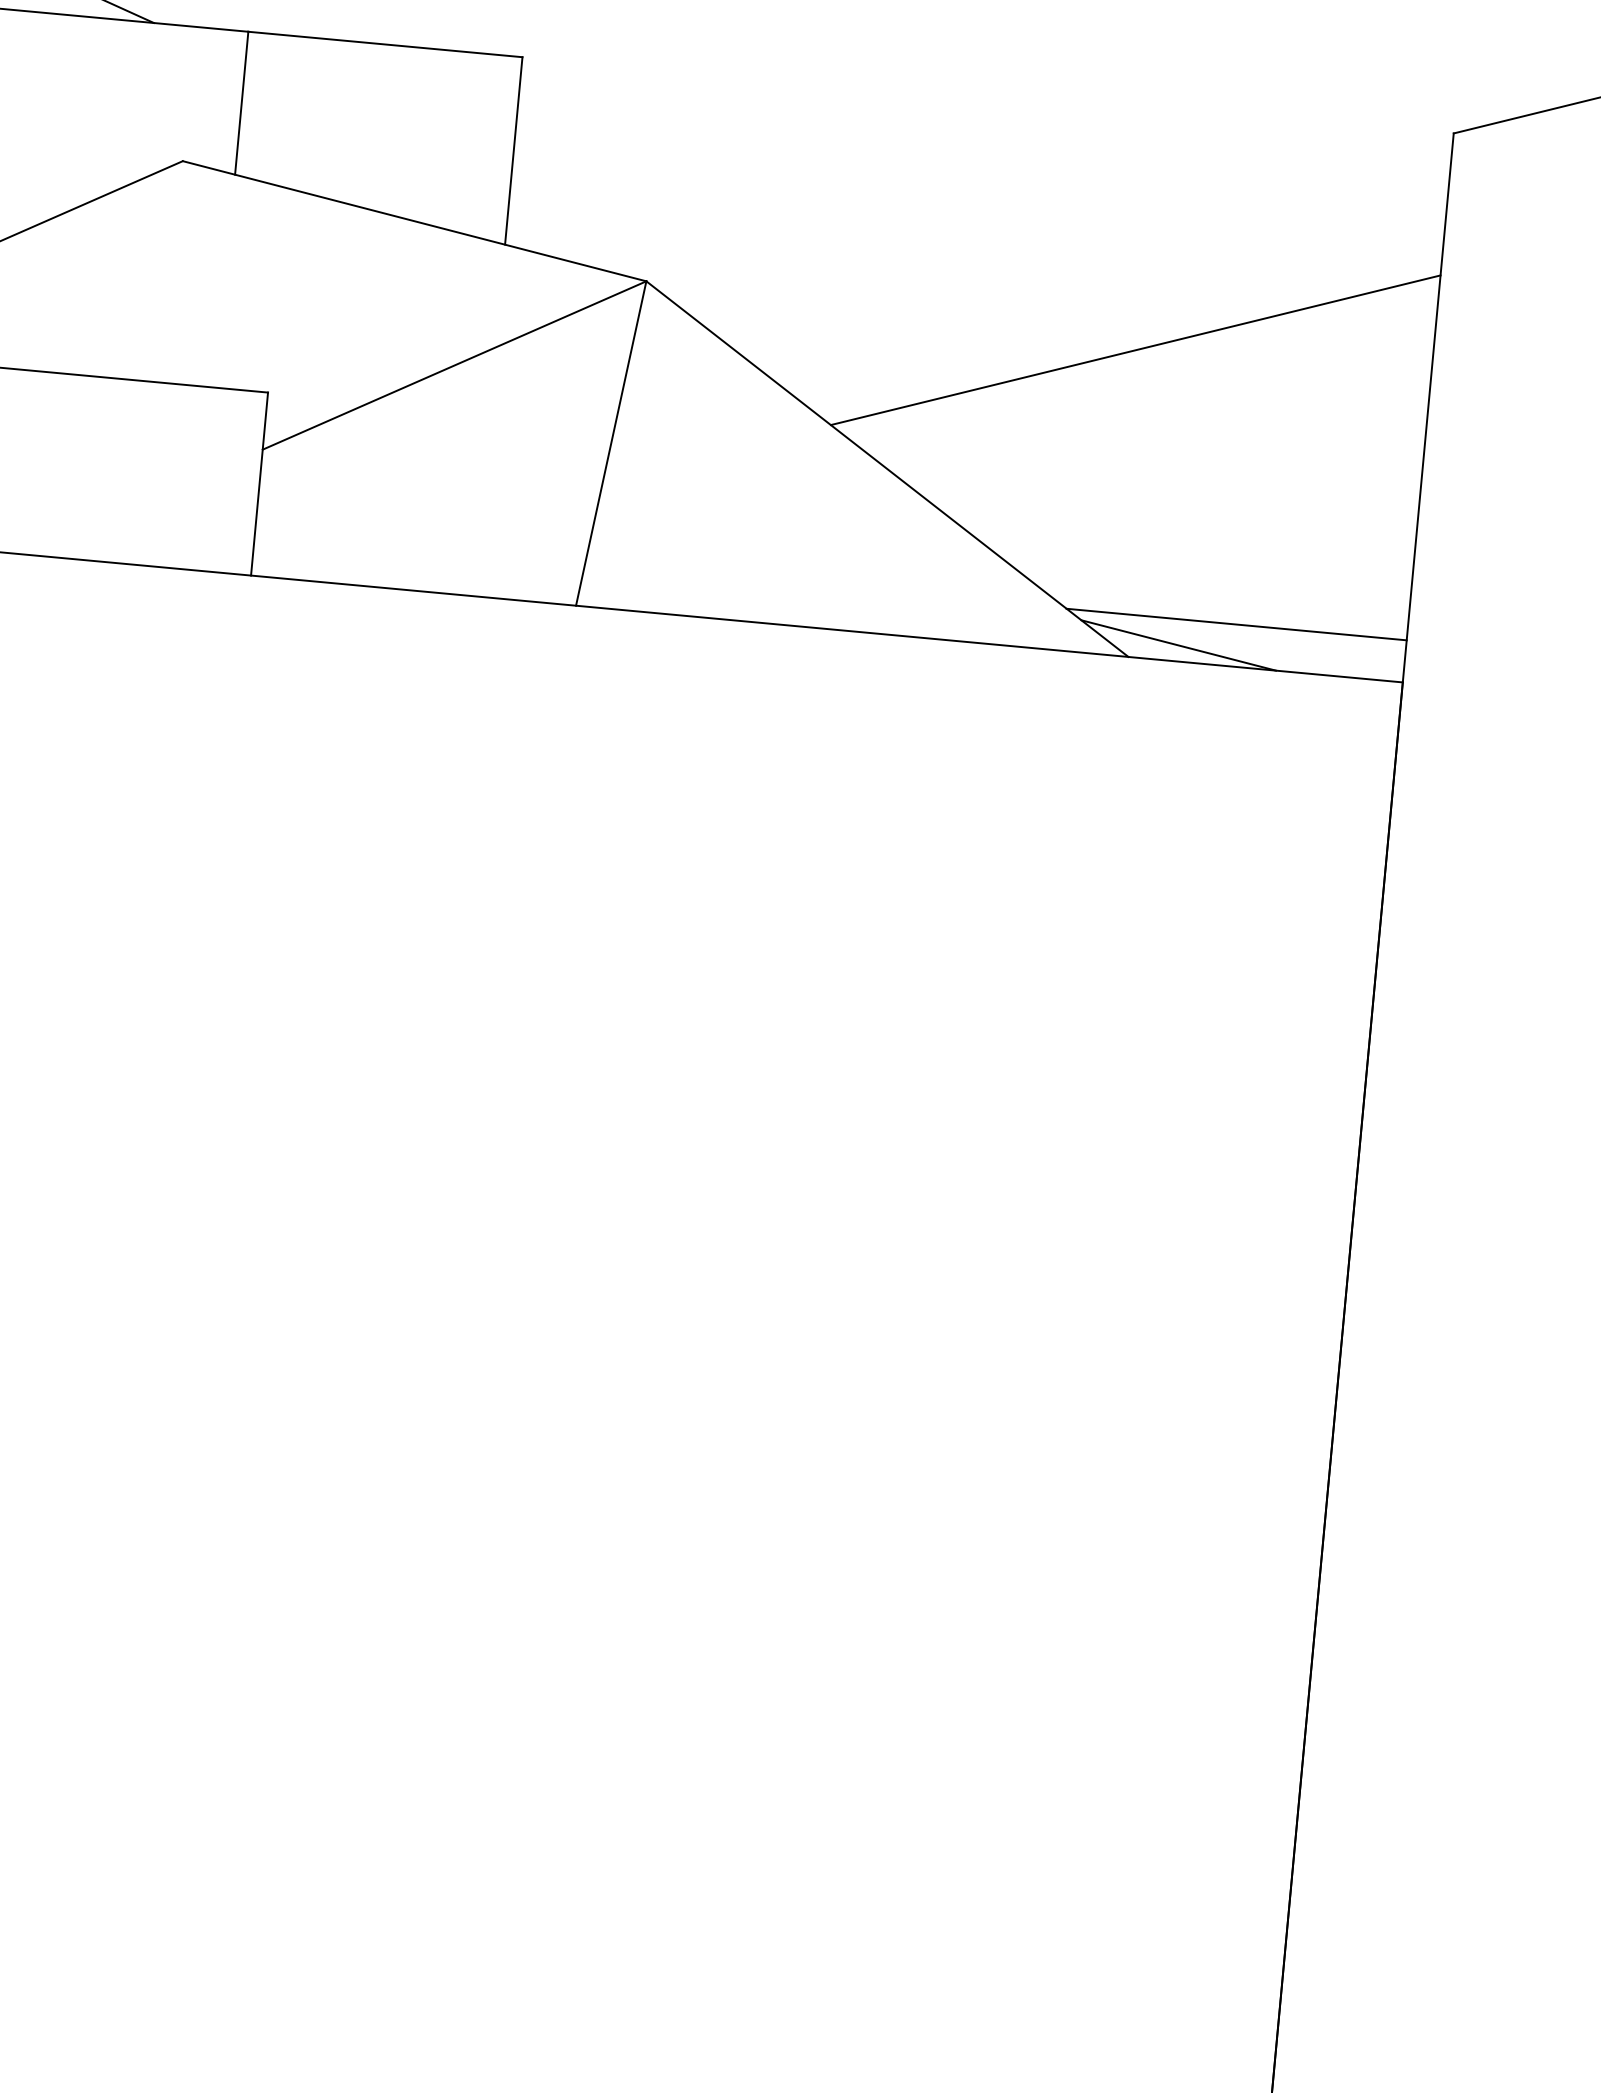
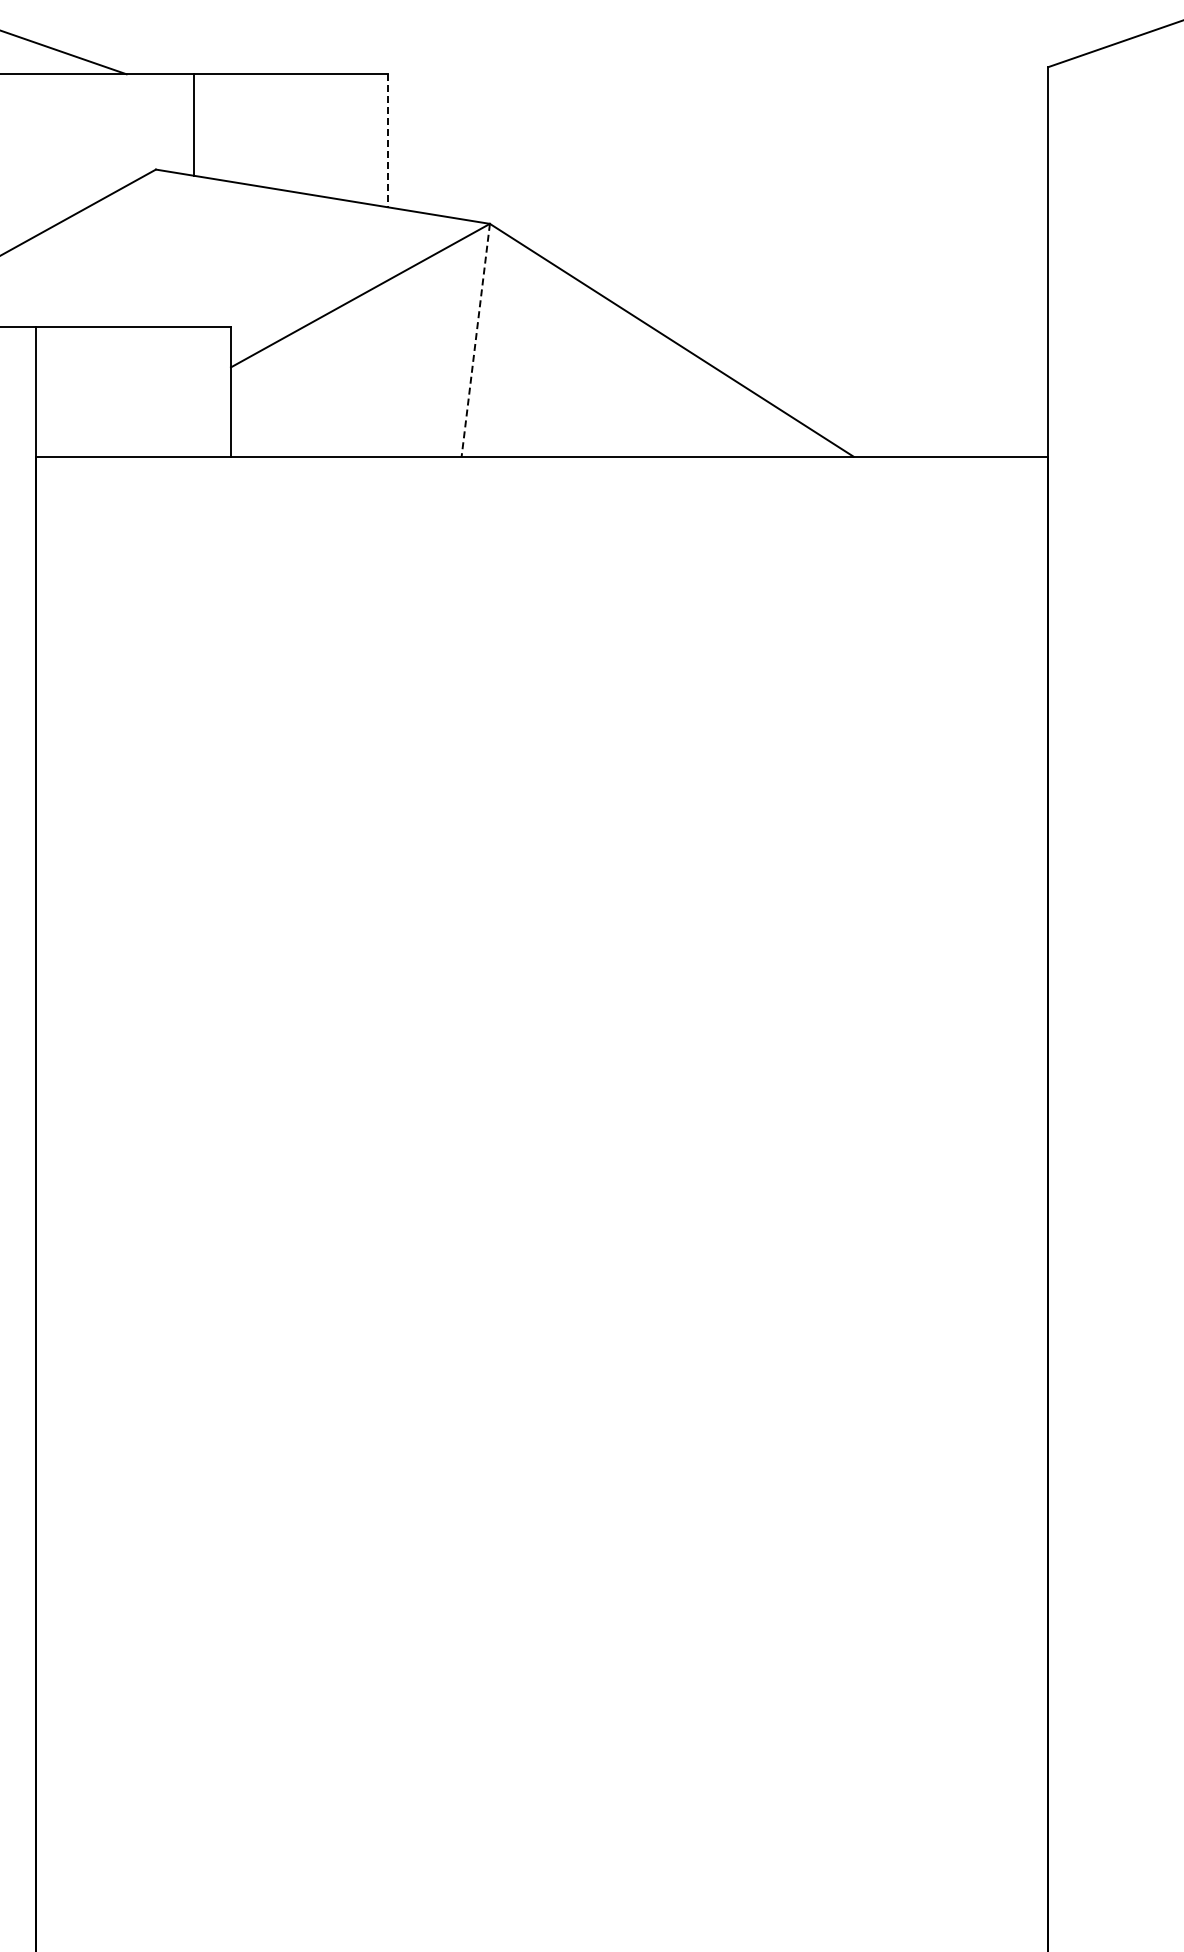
line: (514, 151) -> (388, 141), solid -> dashed
line: (1135, 348) -> (838, 239), removed
line: (610, 443) -> (475, 340), solid -> dashed
line: (1236, 624) -> (927, 426), removed
line: (1179, 645) -> (888, 445), removed

